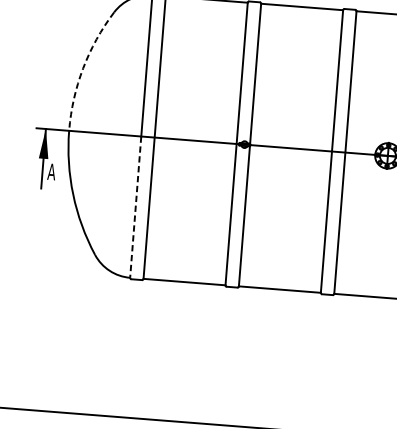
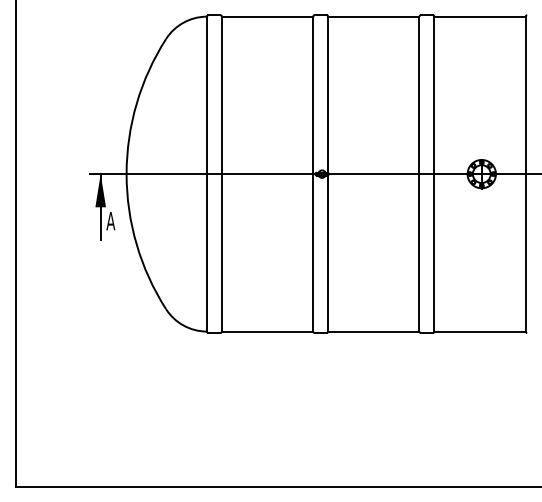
arc: (83, 68) -> (136, 103), dashed -> solid
line: (135, 206) -> (206, 252), dashed -> solid

